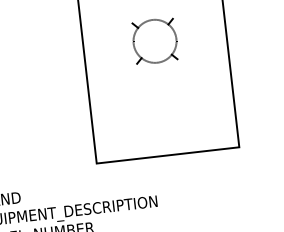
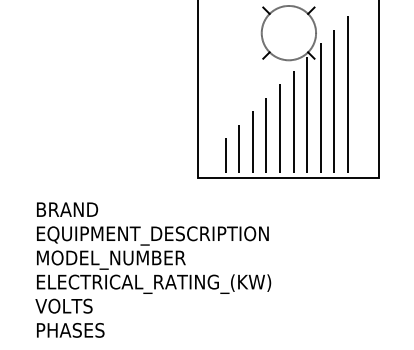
hatch: (158, 89) -> (286, 94), added

